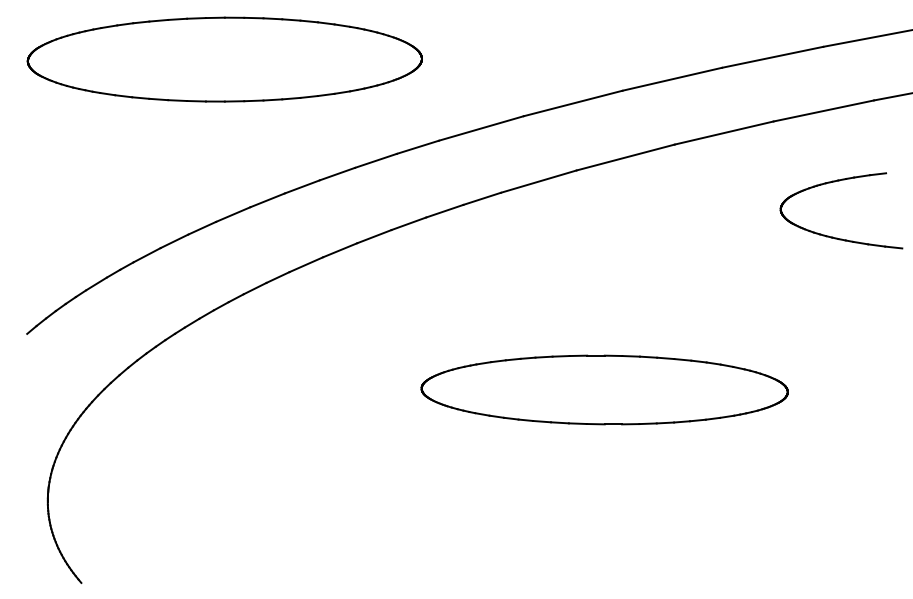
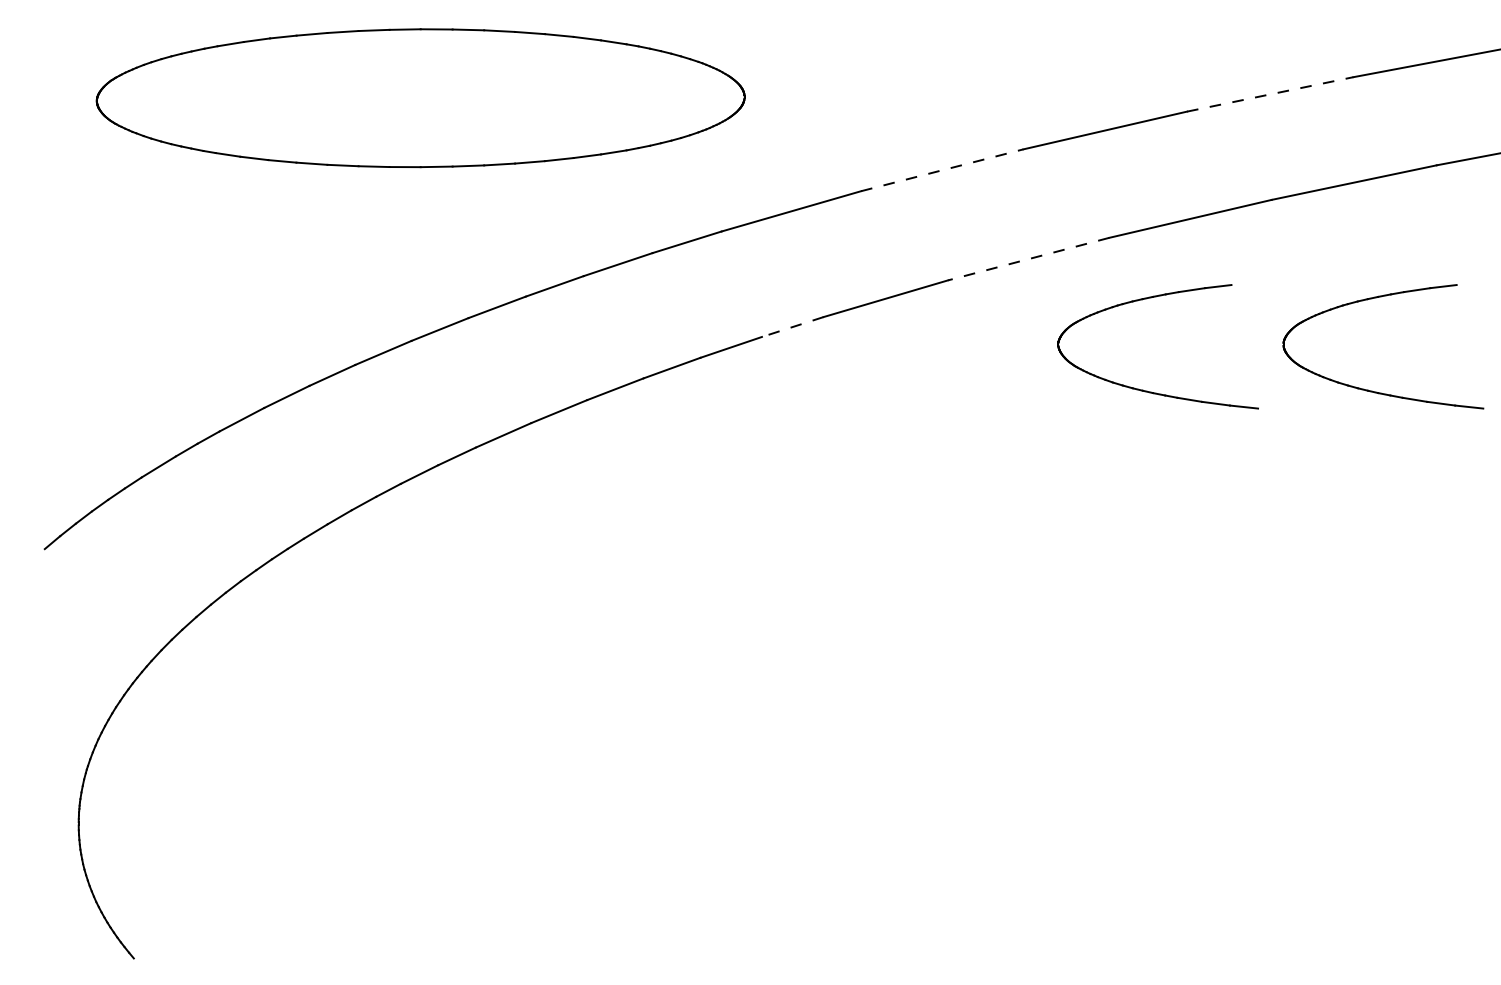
line: (772, 57) -> (1269, 94), solid -> dashed
part: (224, 59) -> (420, 97), moved
line: (573, 103) -> (942, 170), solid -> dashed
line: (625, 157) -> (1028, 259), solid -> dashed
line: (482, 198) -> (793, 326), solid -> dashed
part: (696, 236) -> (1145, 388), added
part: (604, 389) -> (993, 640), removed

